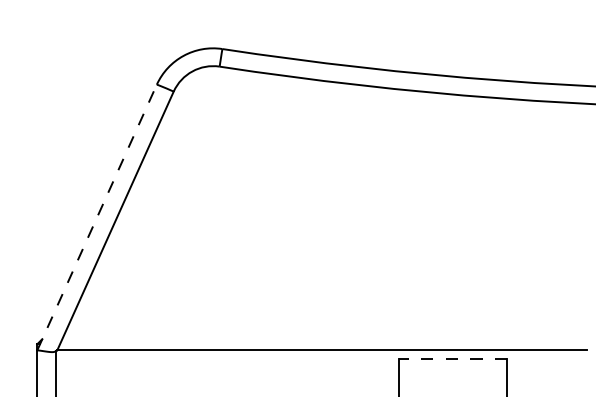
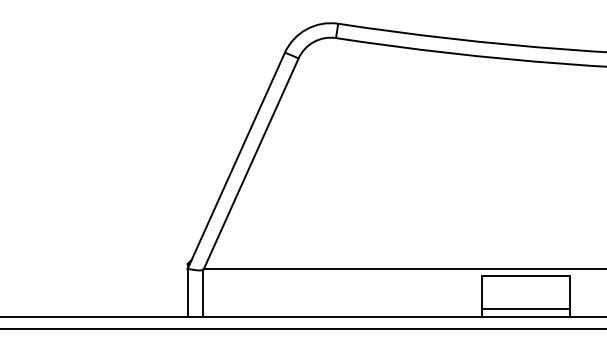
line: (97, 217) -> (236, 160), dashed -> solid
line: (452, 358) -> (525, 275), dashed -> solid

